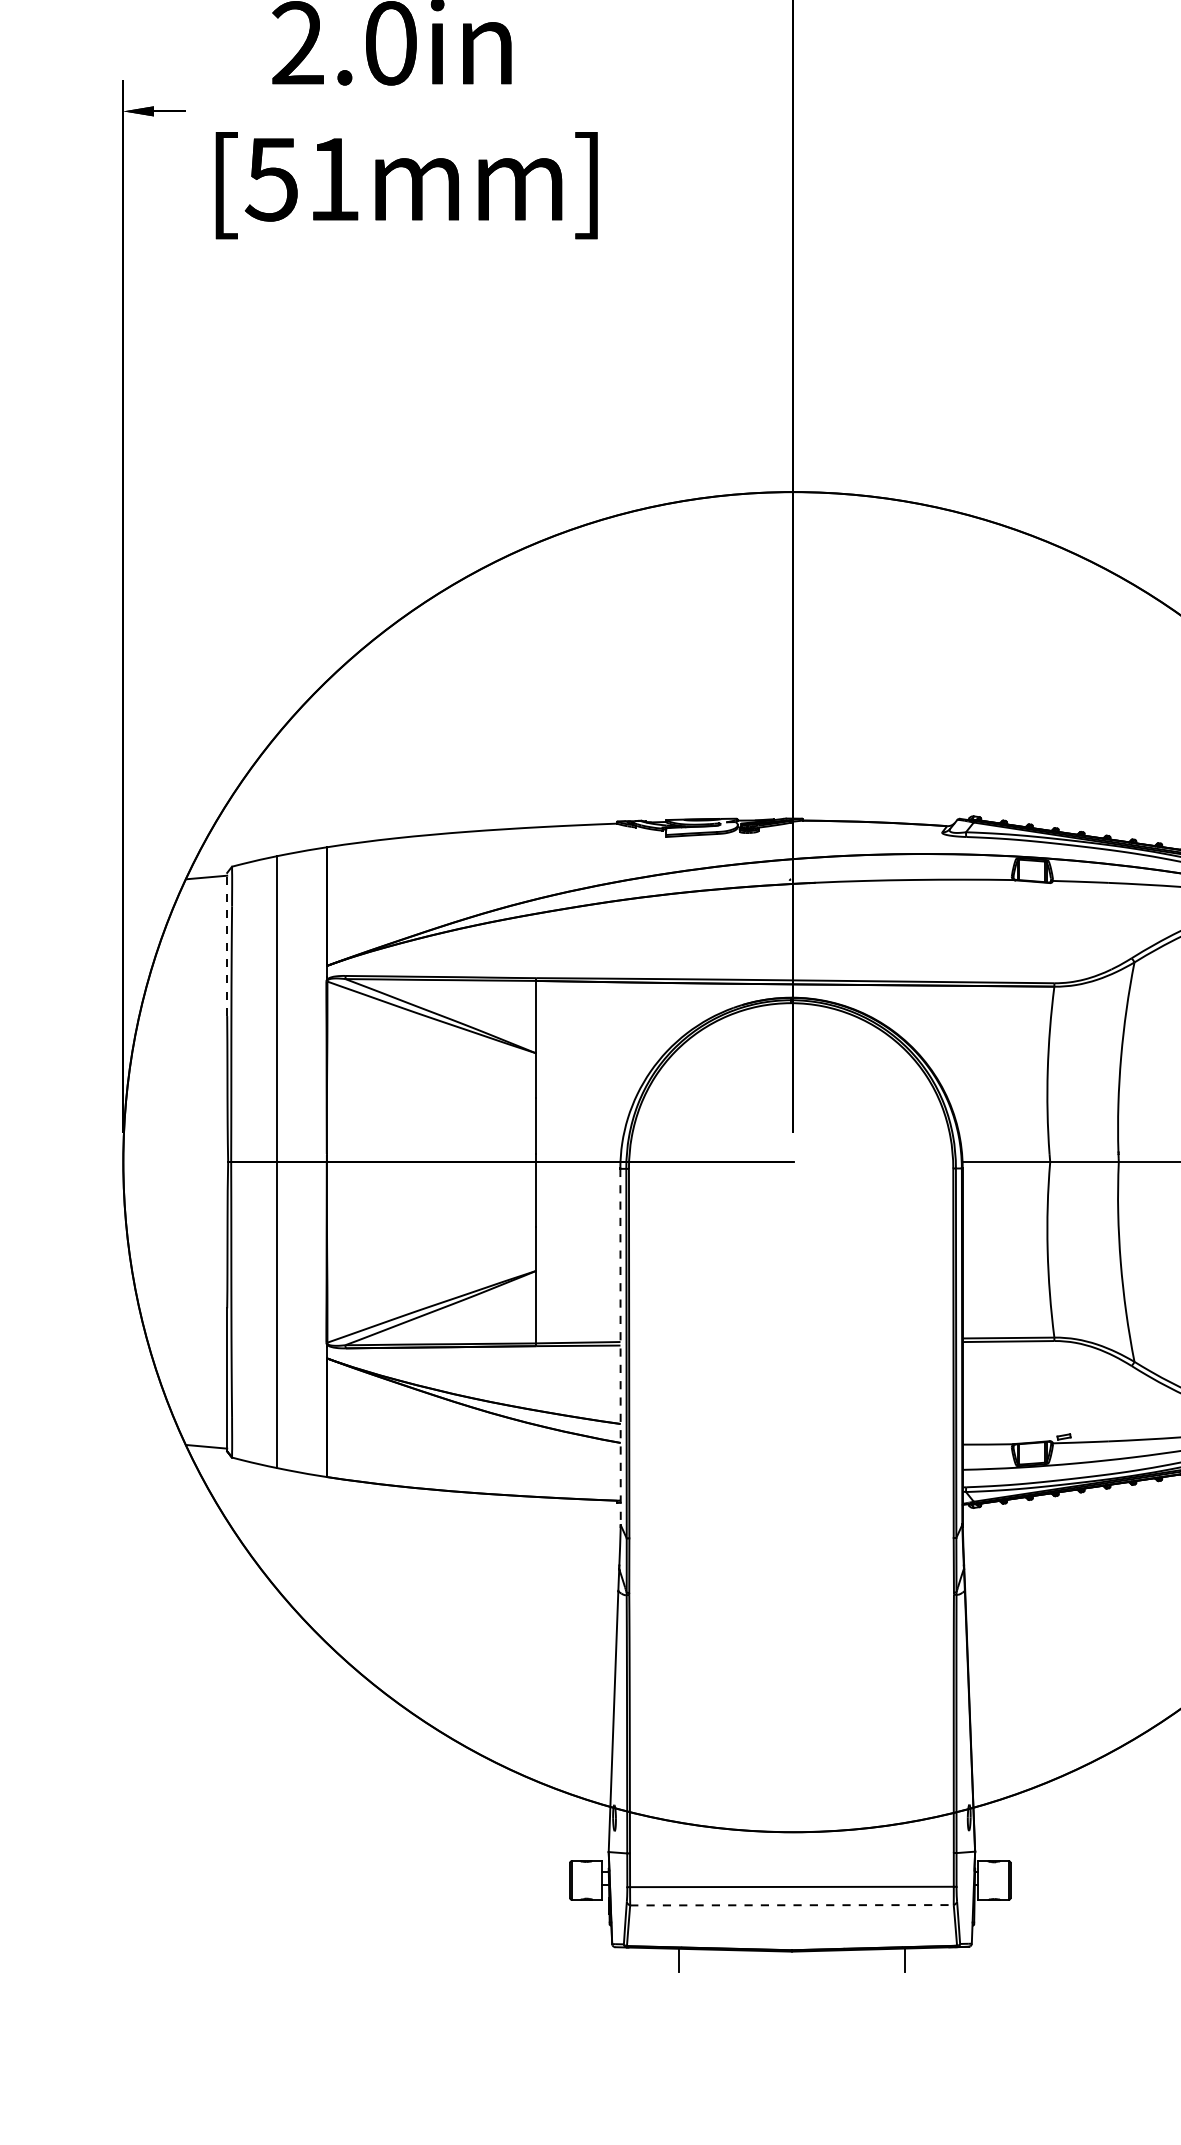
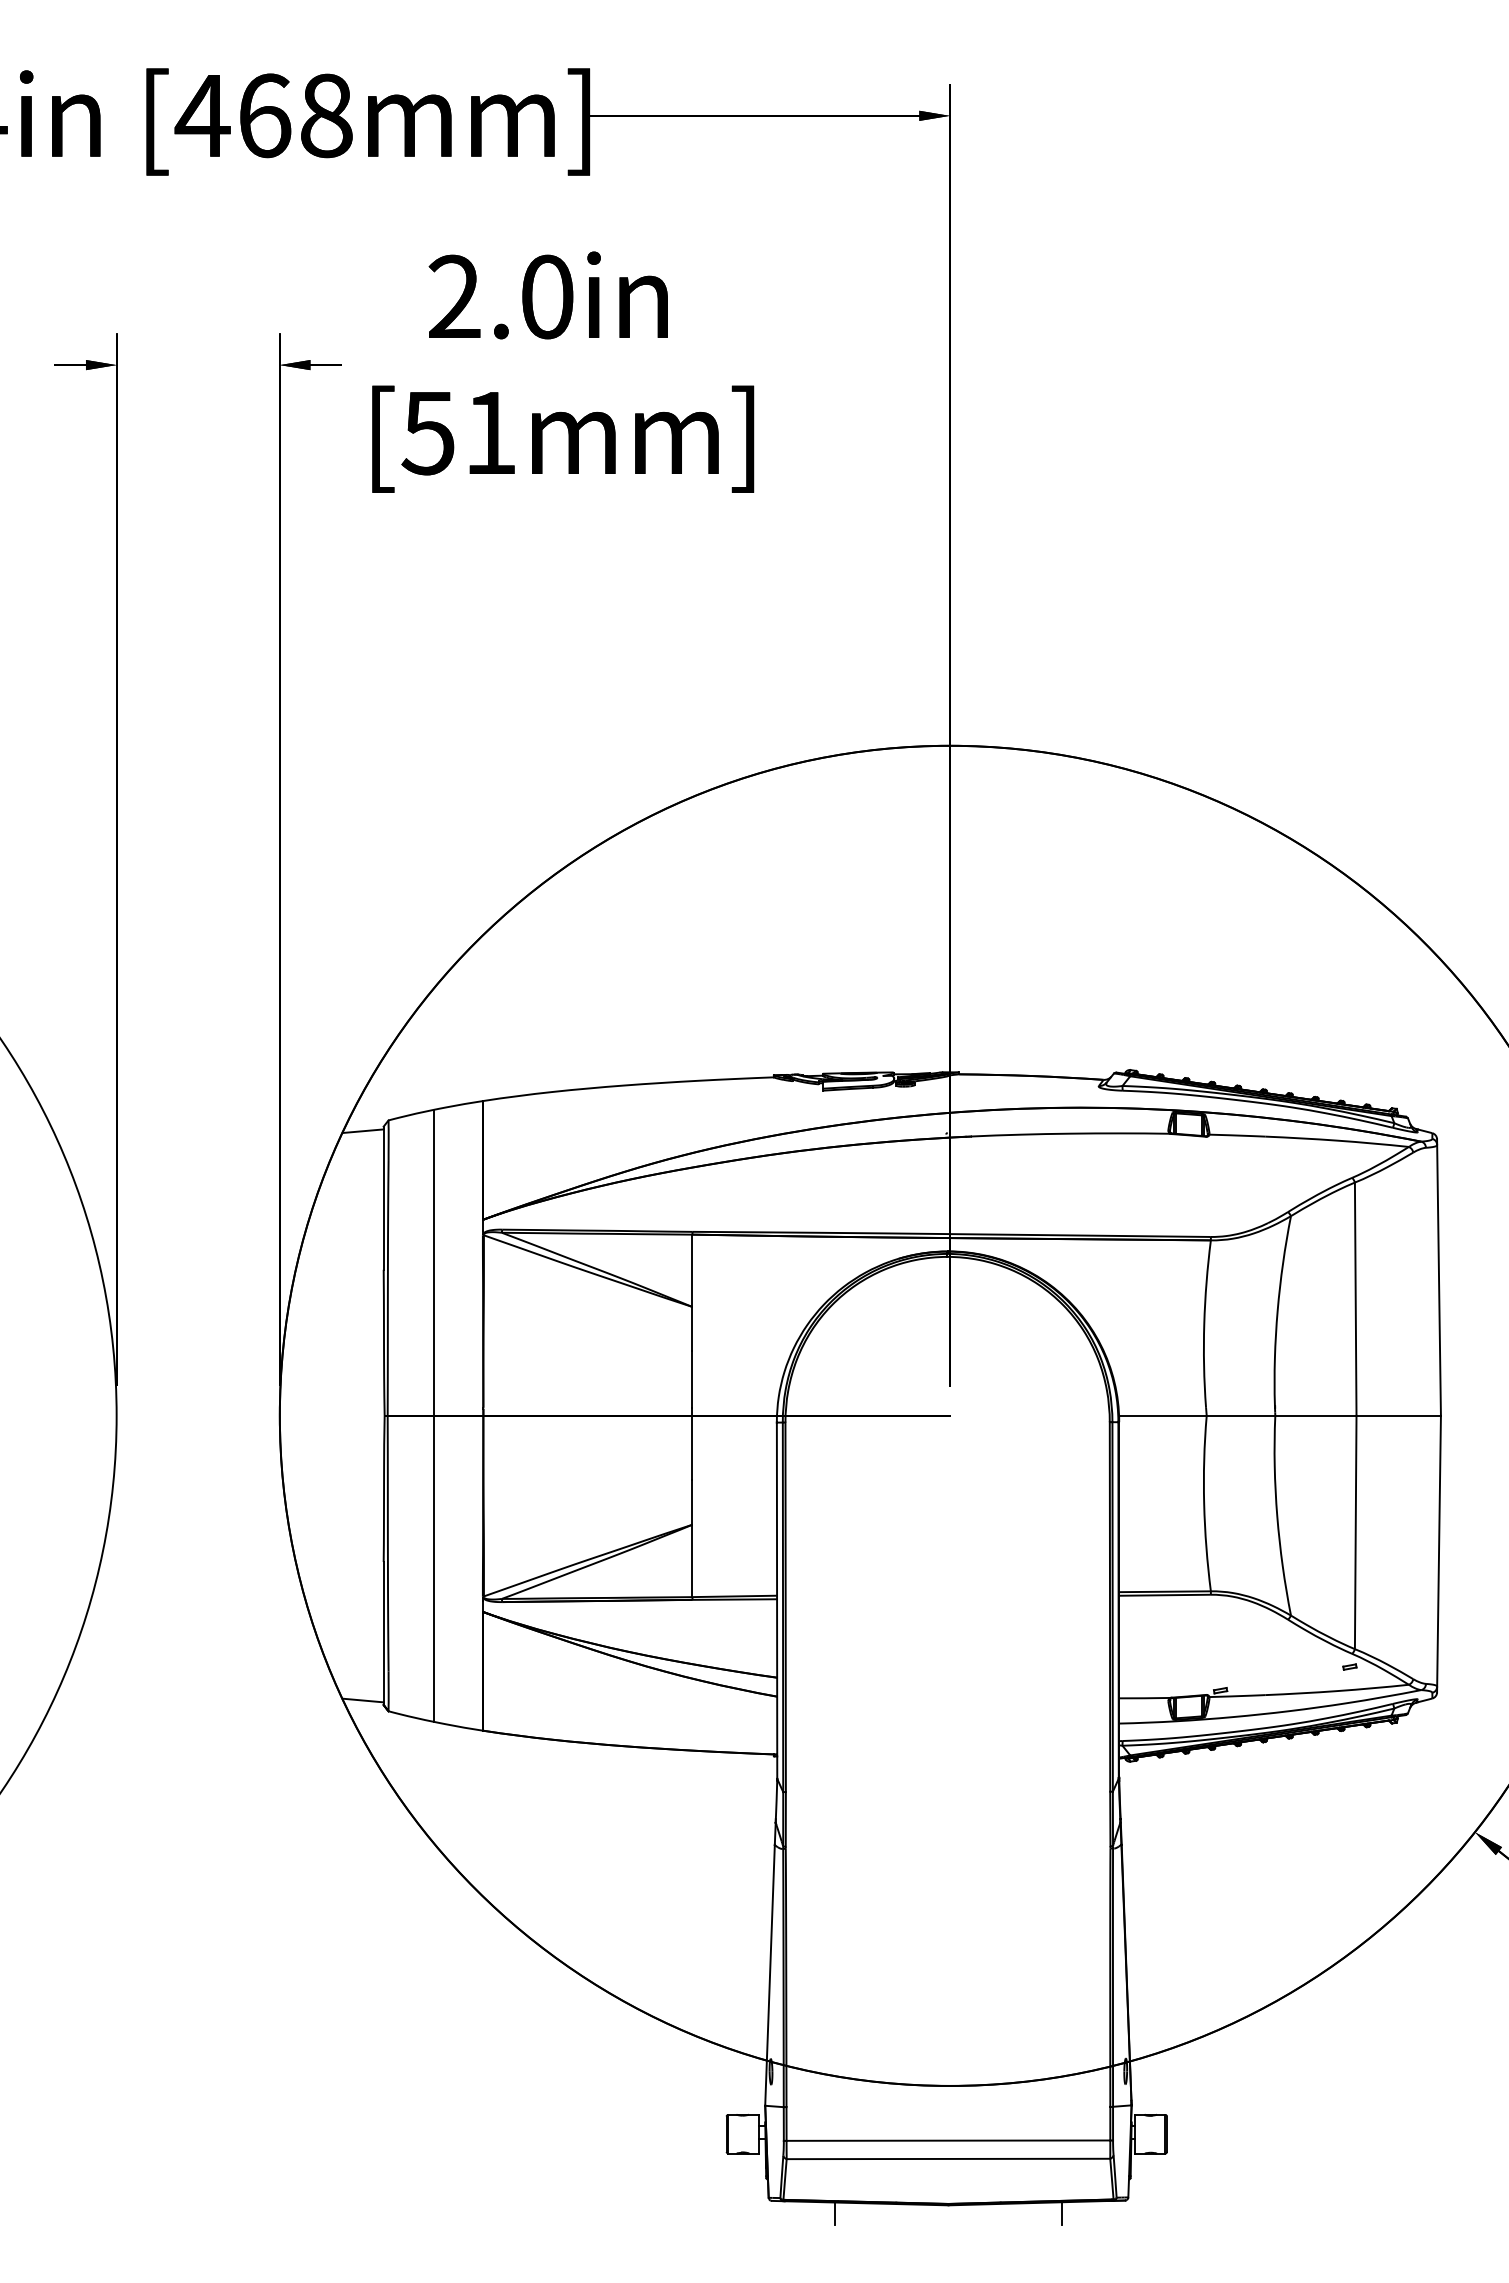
line: (227, 944) -> (383, 1198), dashed -> solid
line: (621, 1347) -> (777, 1601), dashed -> solid
line: (792, 1904) -> (948, 2158), dashed -> solid

